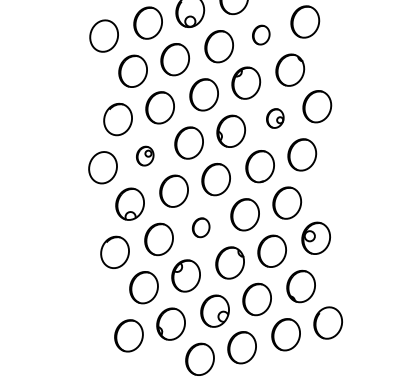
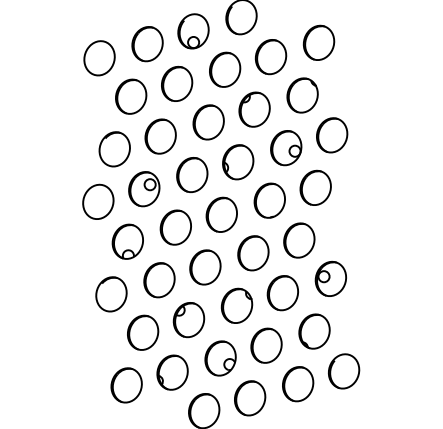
part: (260, 35) -> (270, 57), size x1.67
part: (275, 118) -> (286, 148), size x1.67
part: (145, 156) -> (144, 189), size x1.67
part: (201, 227) -> (205, 267), size x1.67

